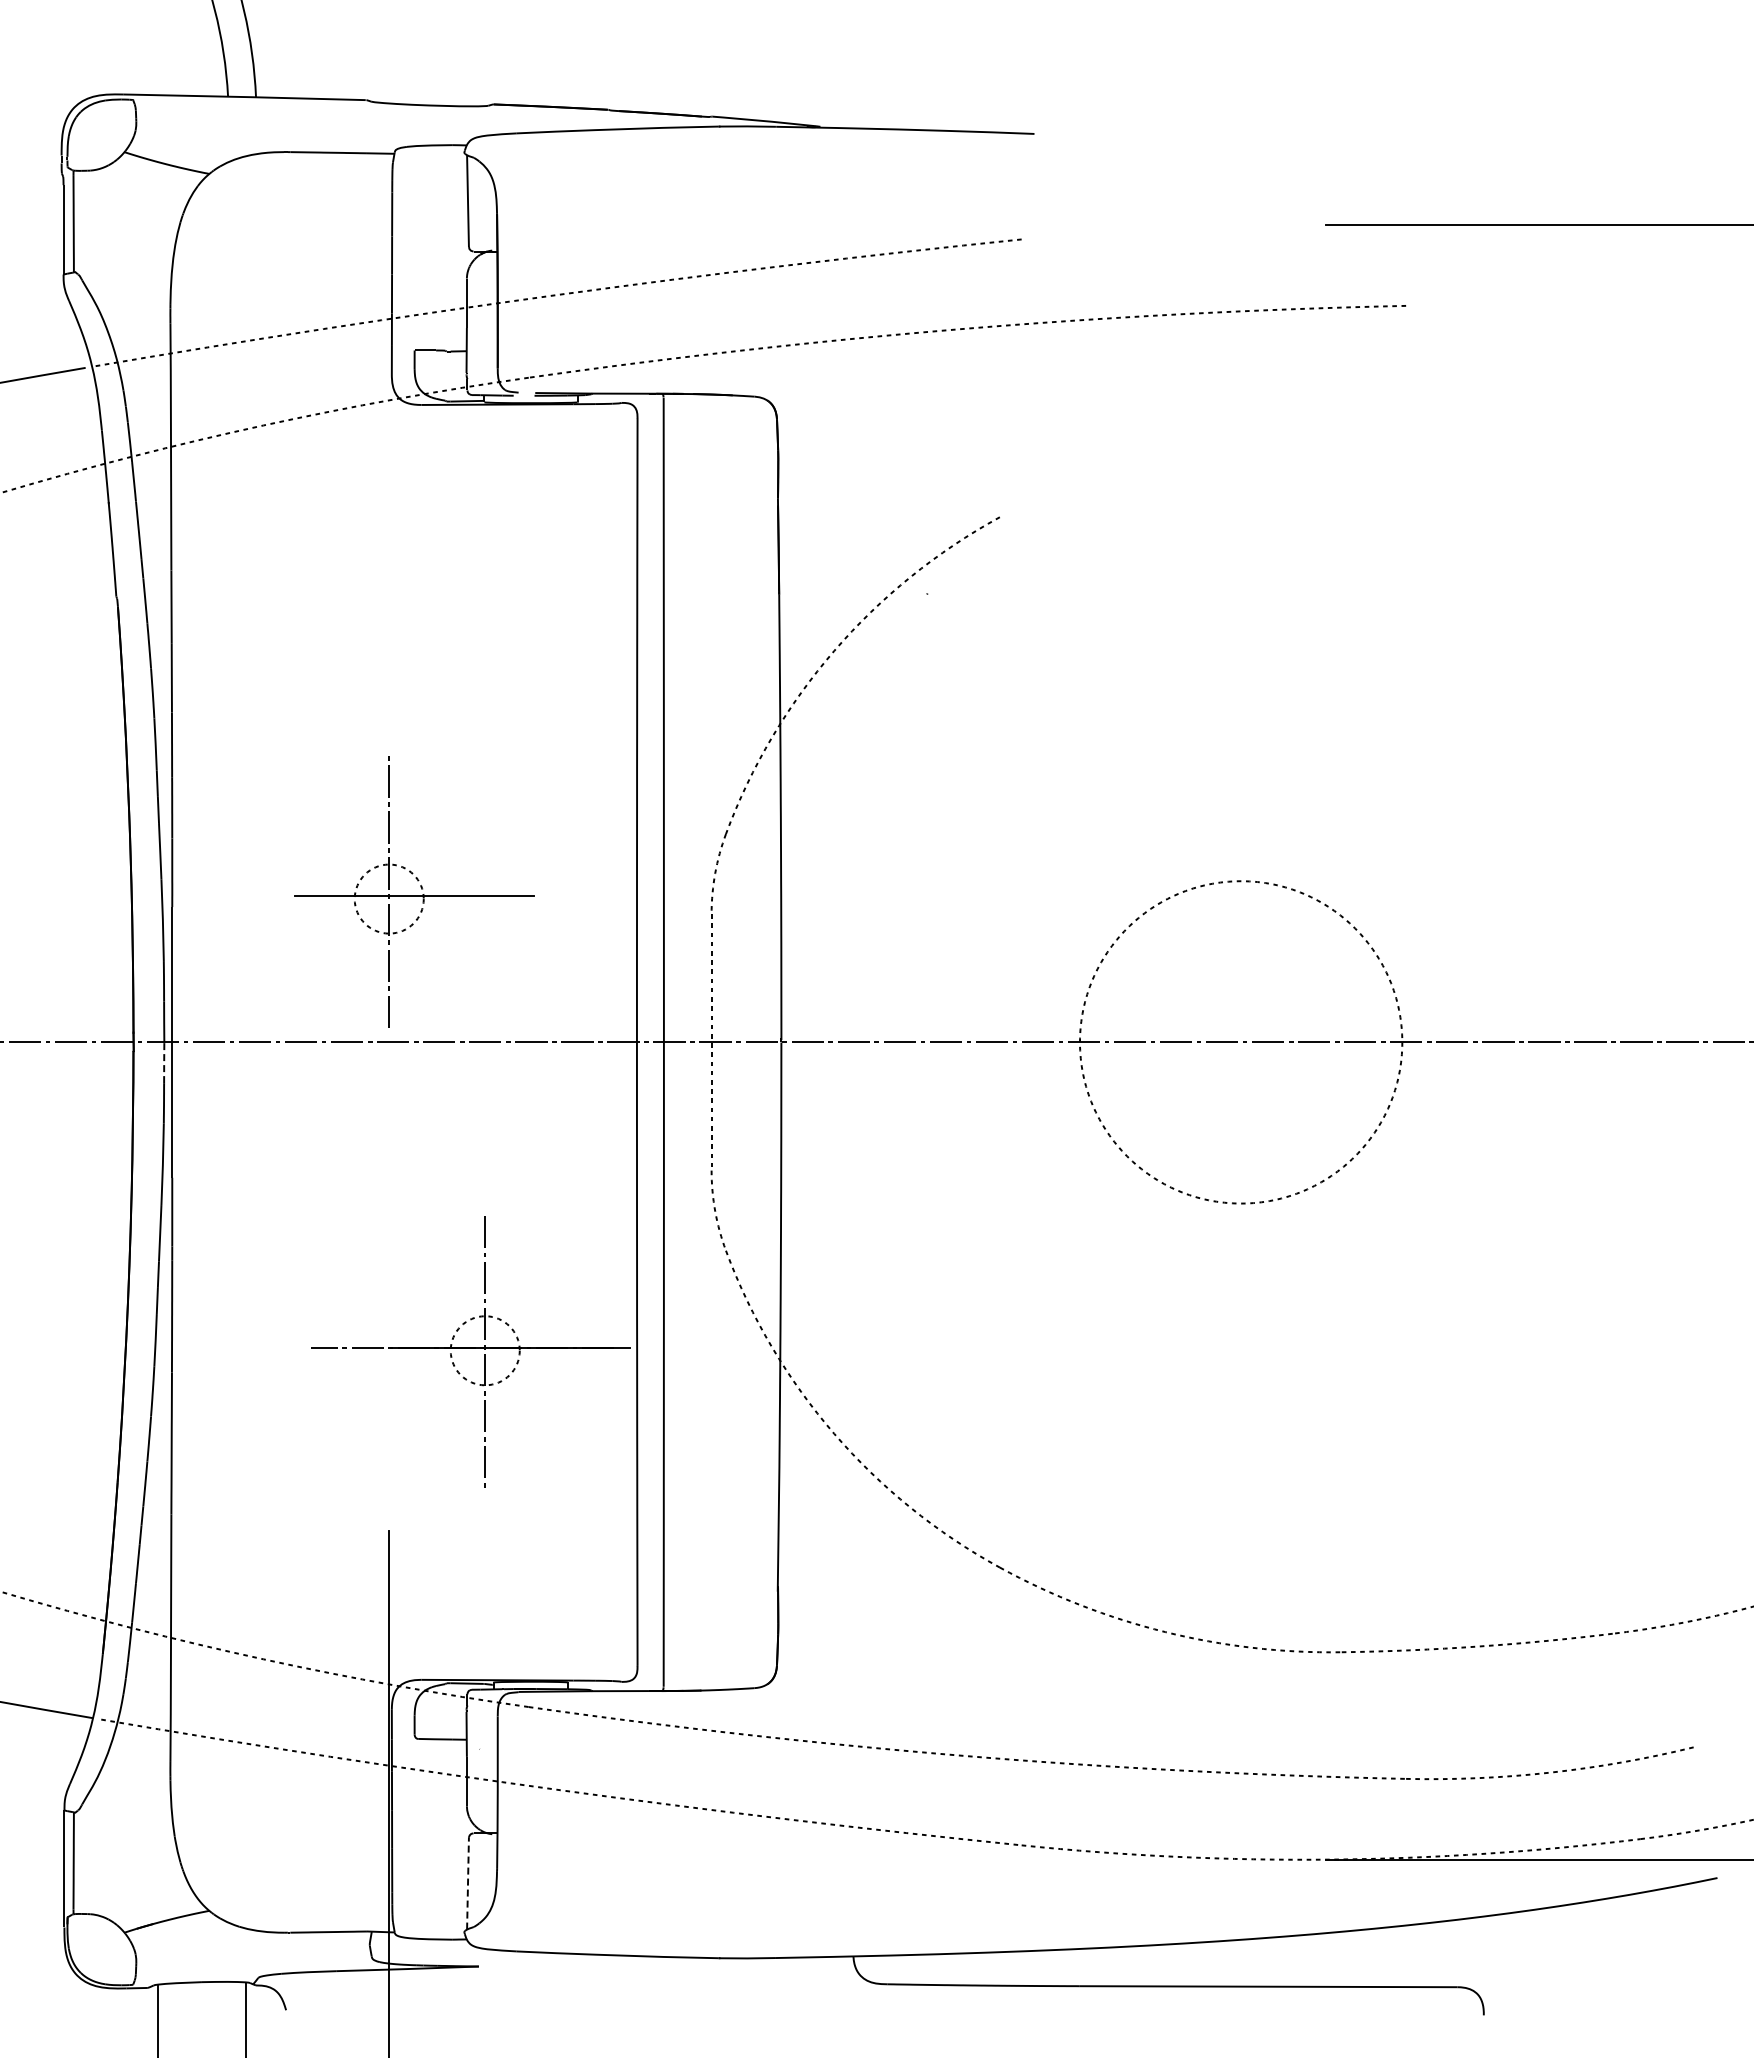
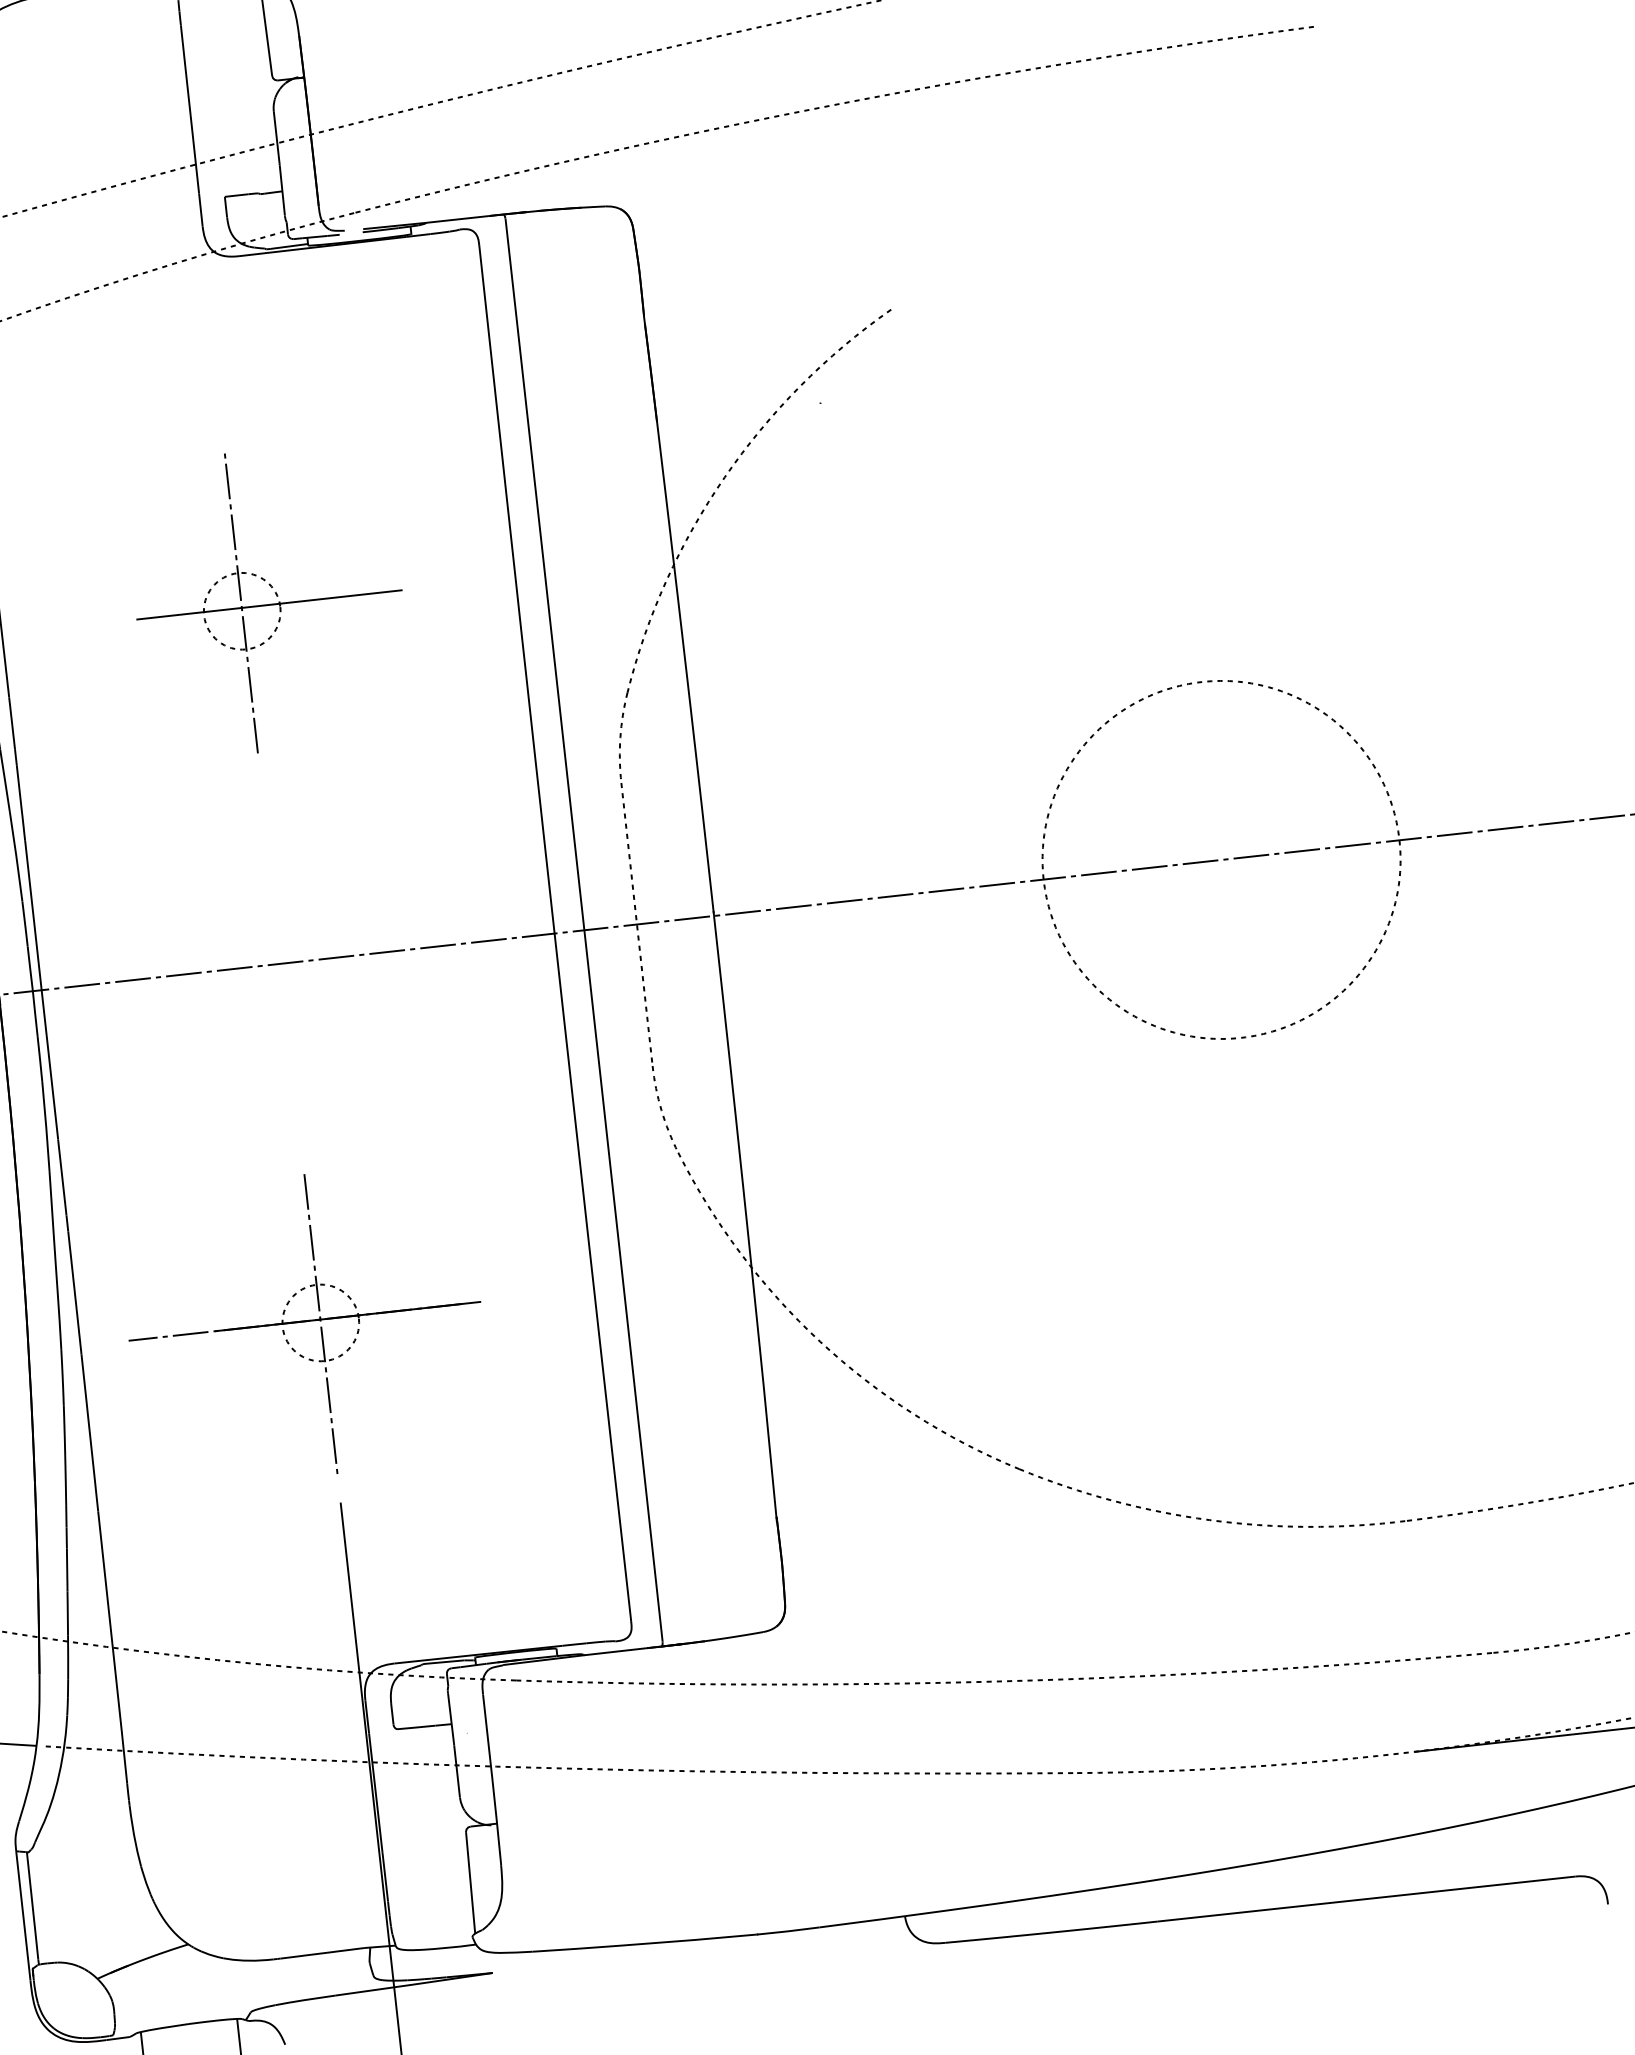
part: (414, 891) -> (269, 599), moved
line: (164, 1062) -> (35, 1013), dashed -> solid
part: (470, 1351) -> (304, 1325), moved
line: (468, 1883) -> (471, 1882), dashed -> solid

